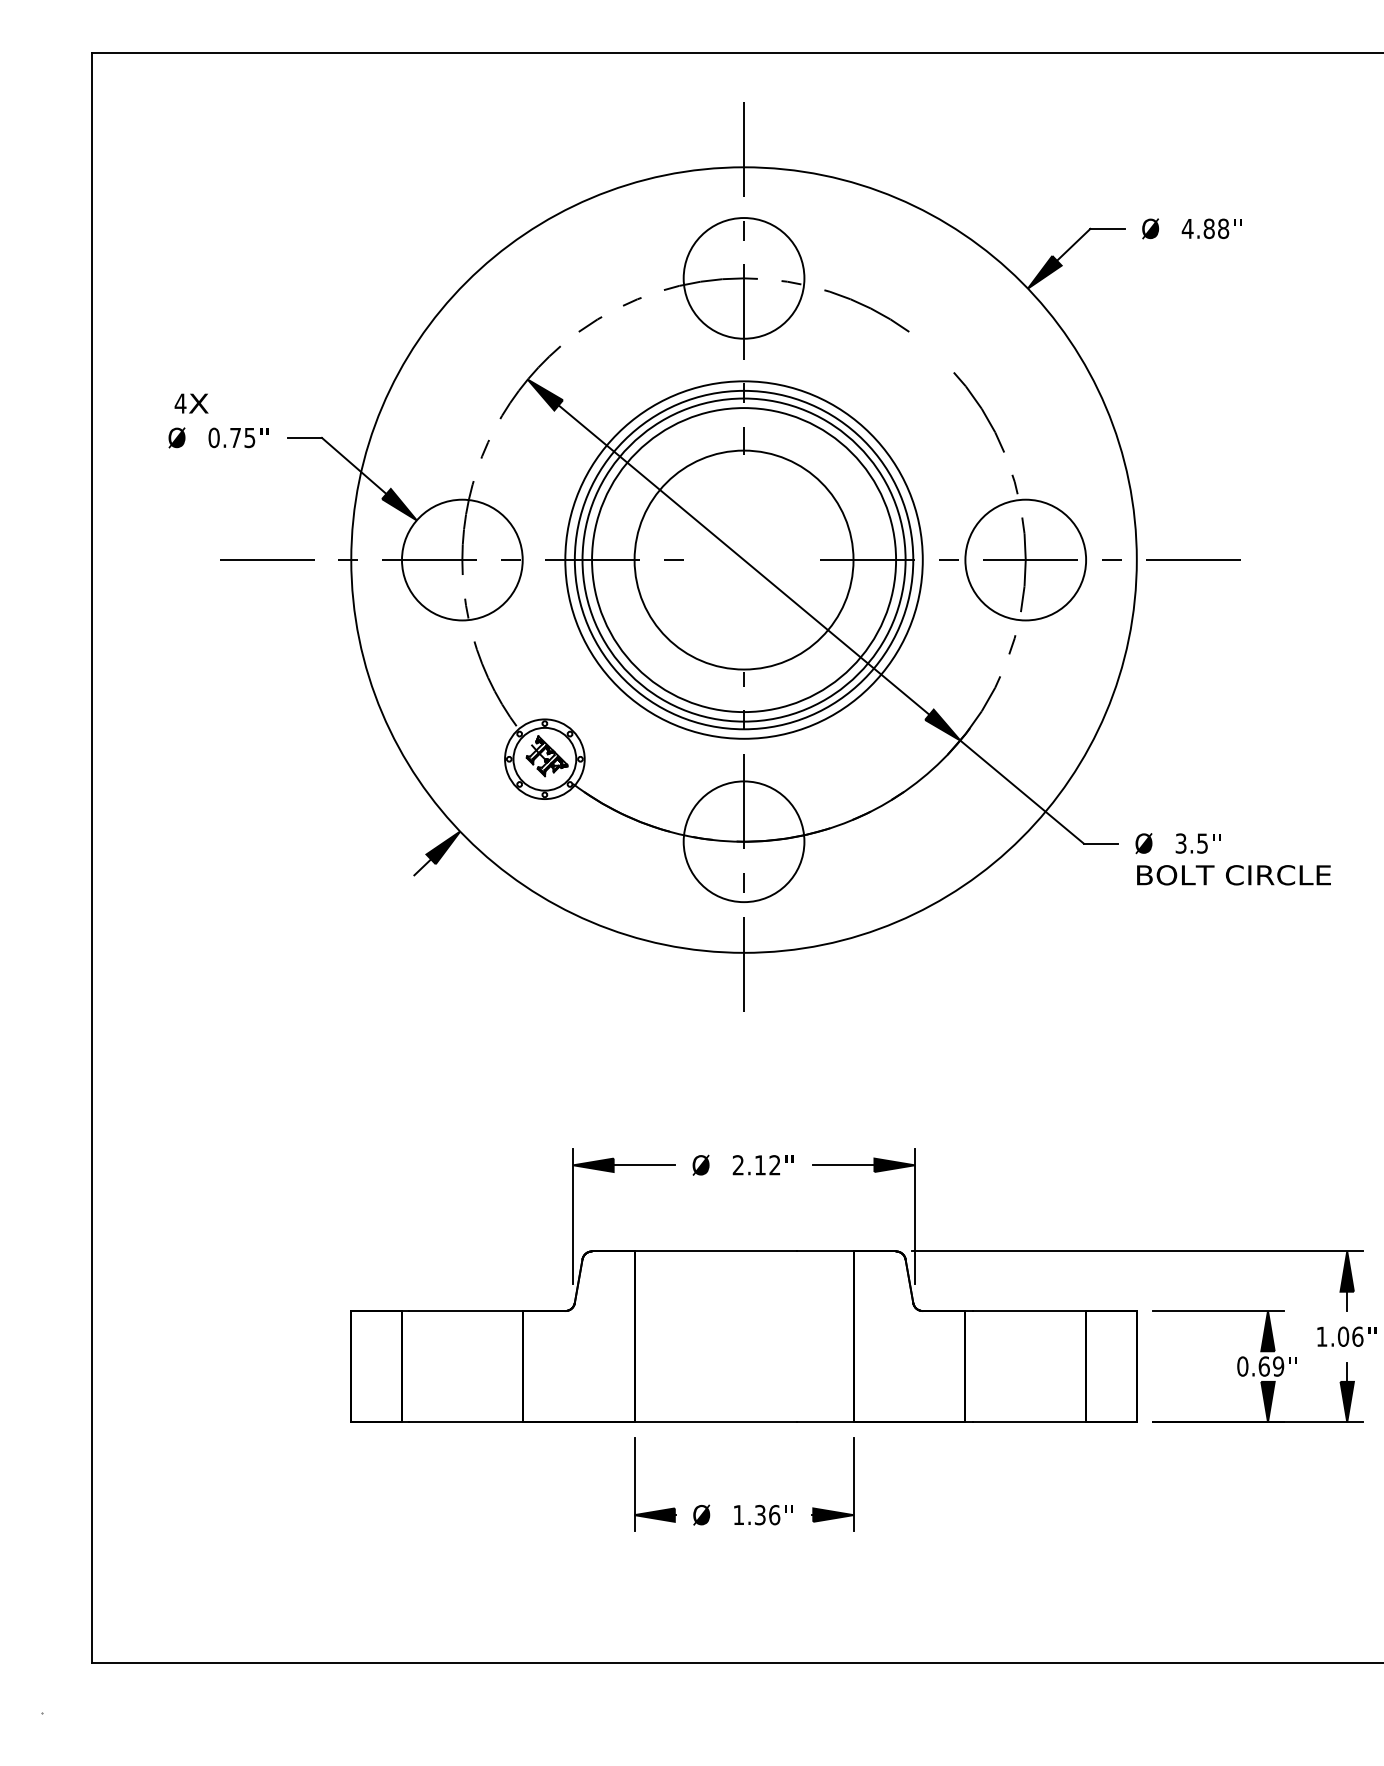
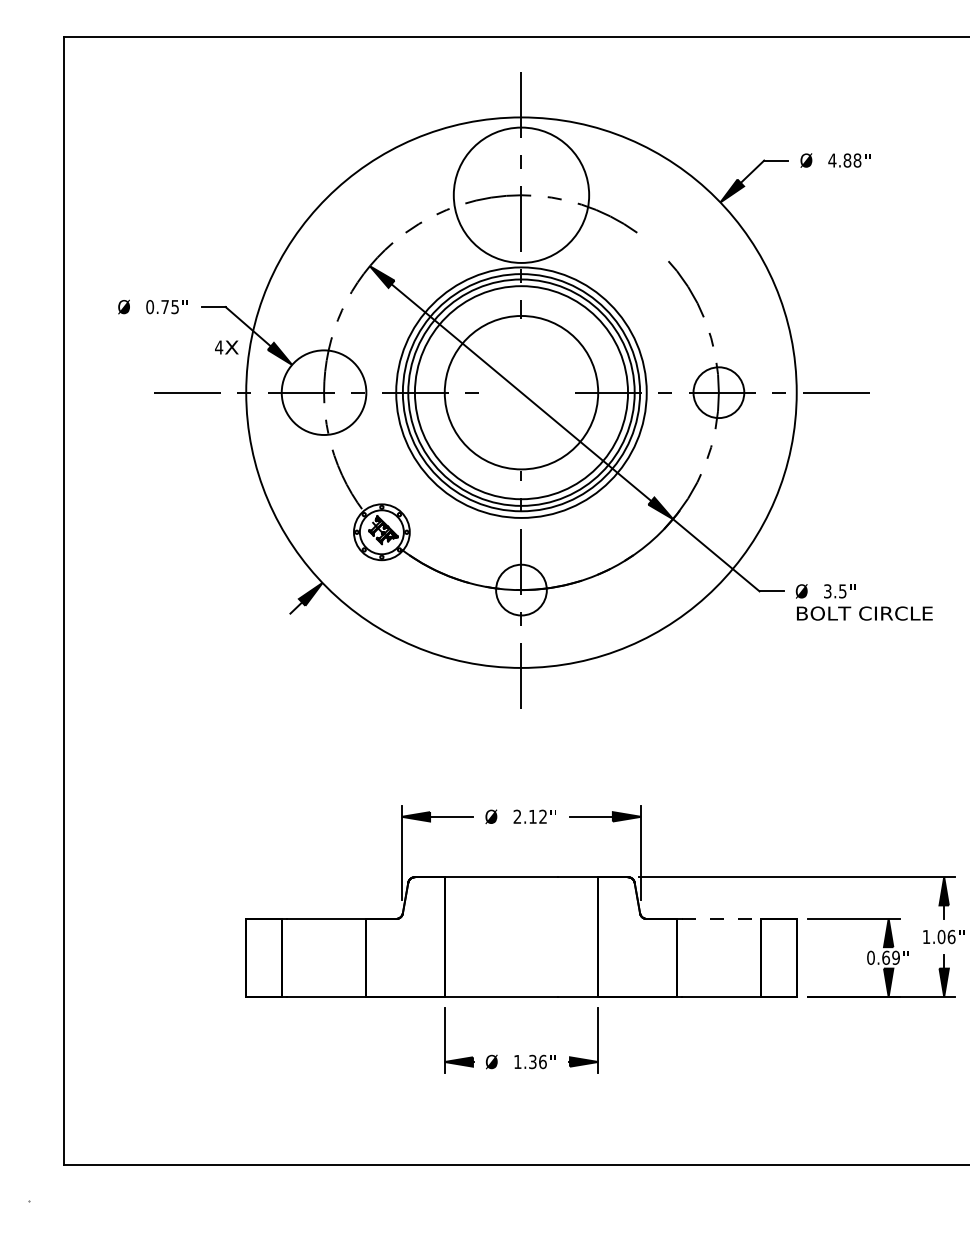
circle: (743, 278) -> (521, 195), size x1.6
text: (191, 403) -> (226, 347), moved
circle: (1025, 559) -> (718, 392), size x0.6
circle: (743, 841) -> (521, 589), size x0.6
line: (1029, 1311) -> (721, 919), solid -> dashed

